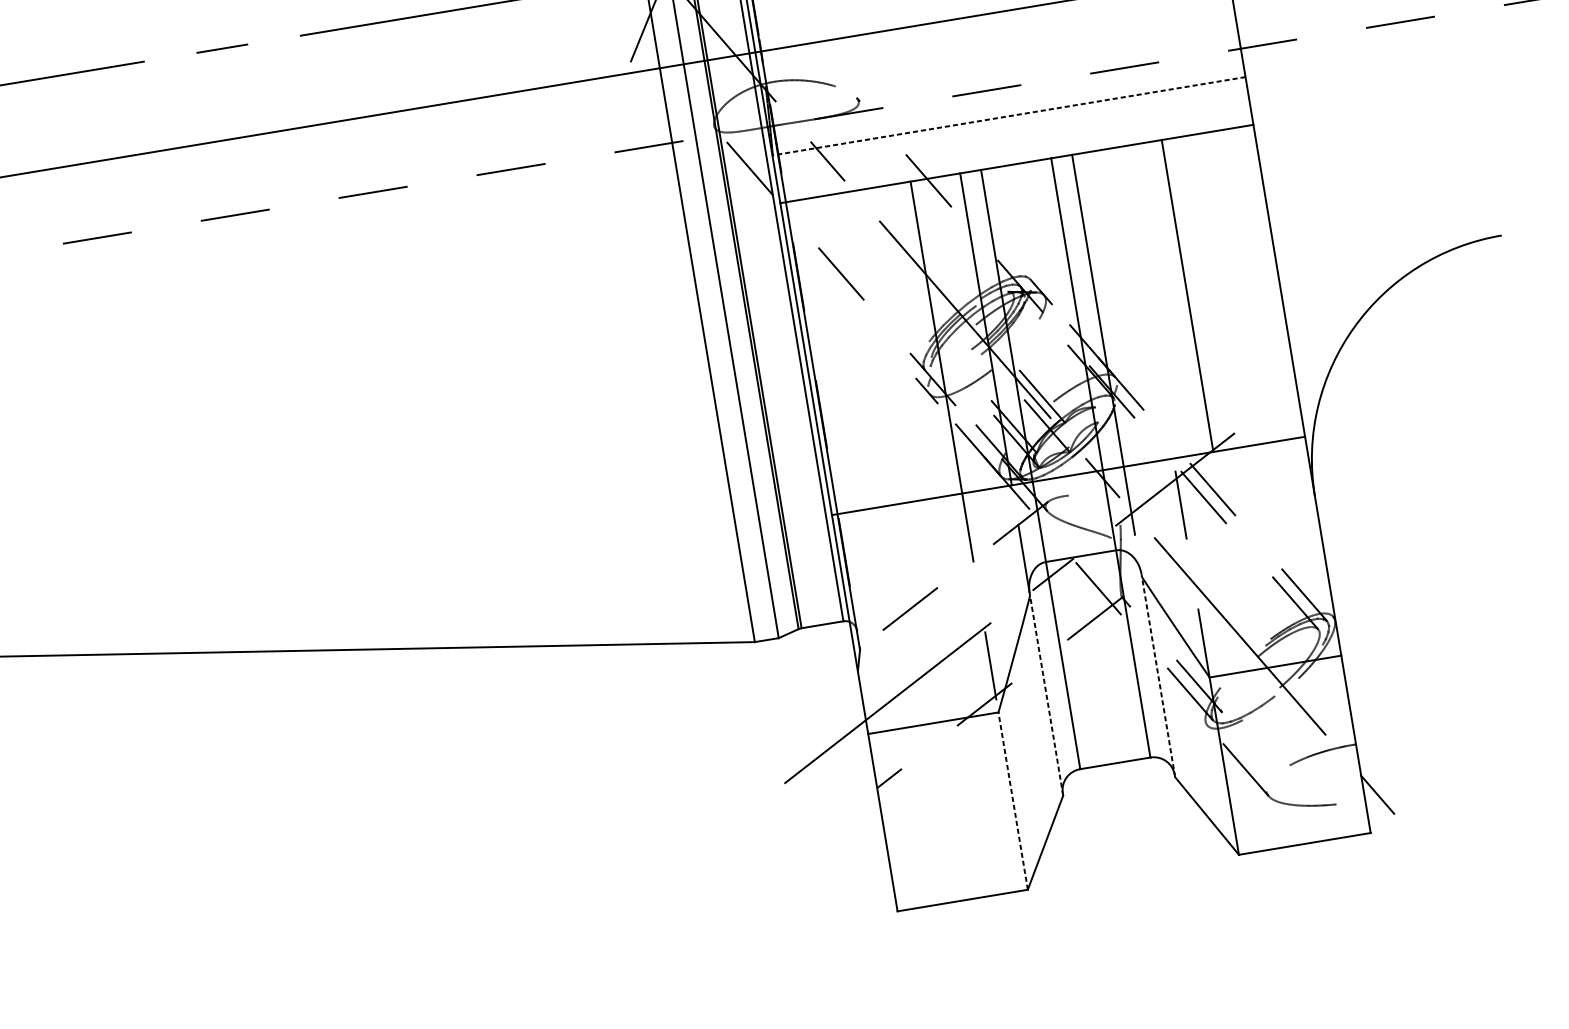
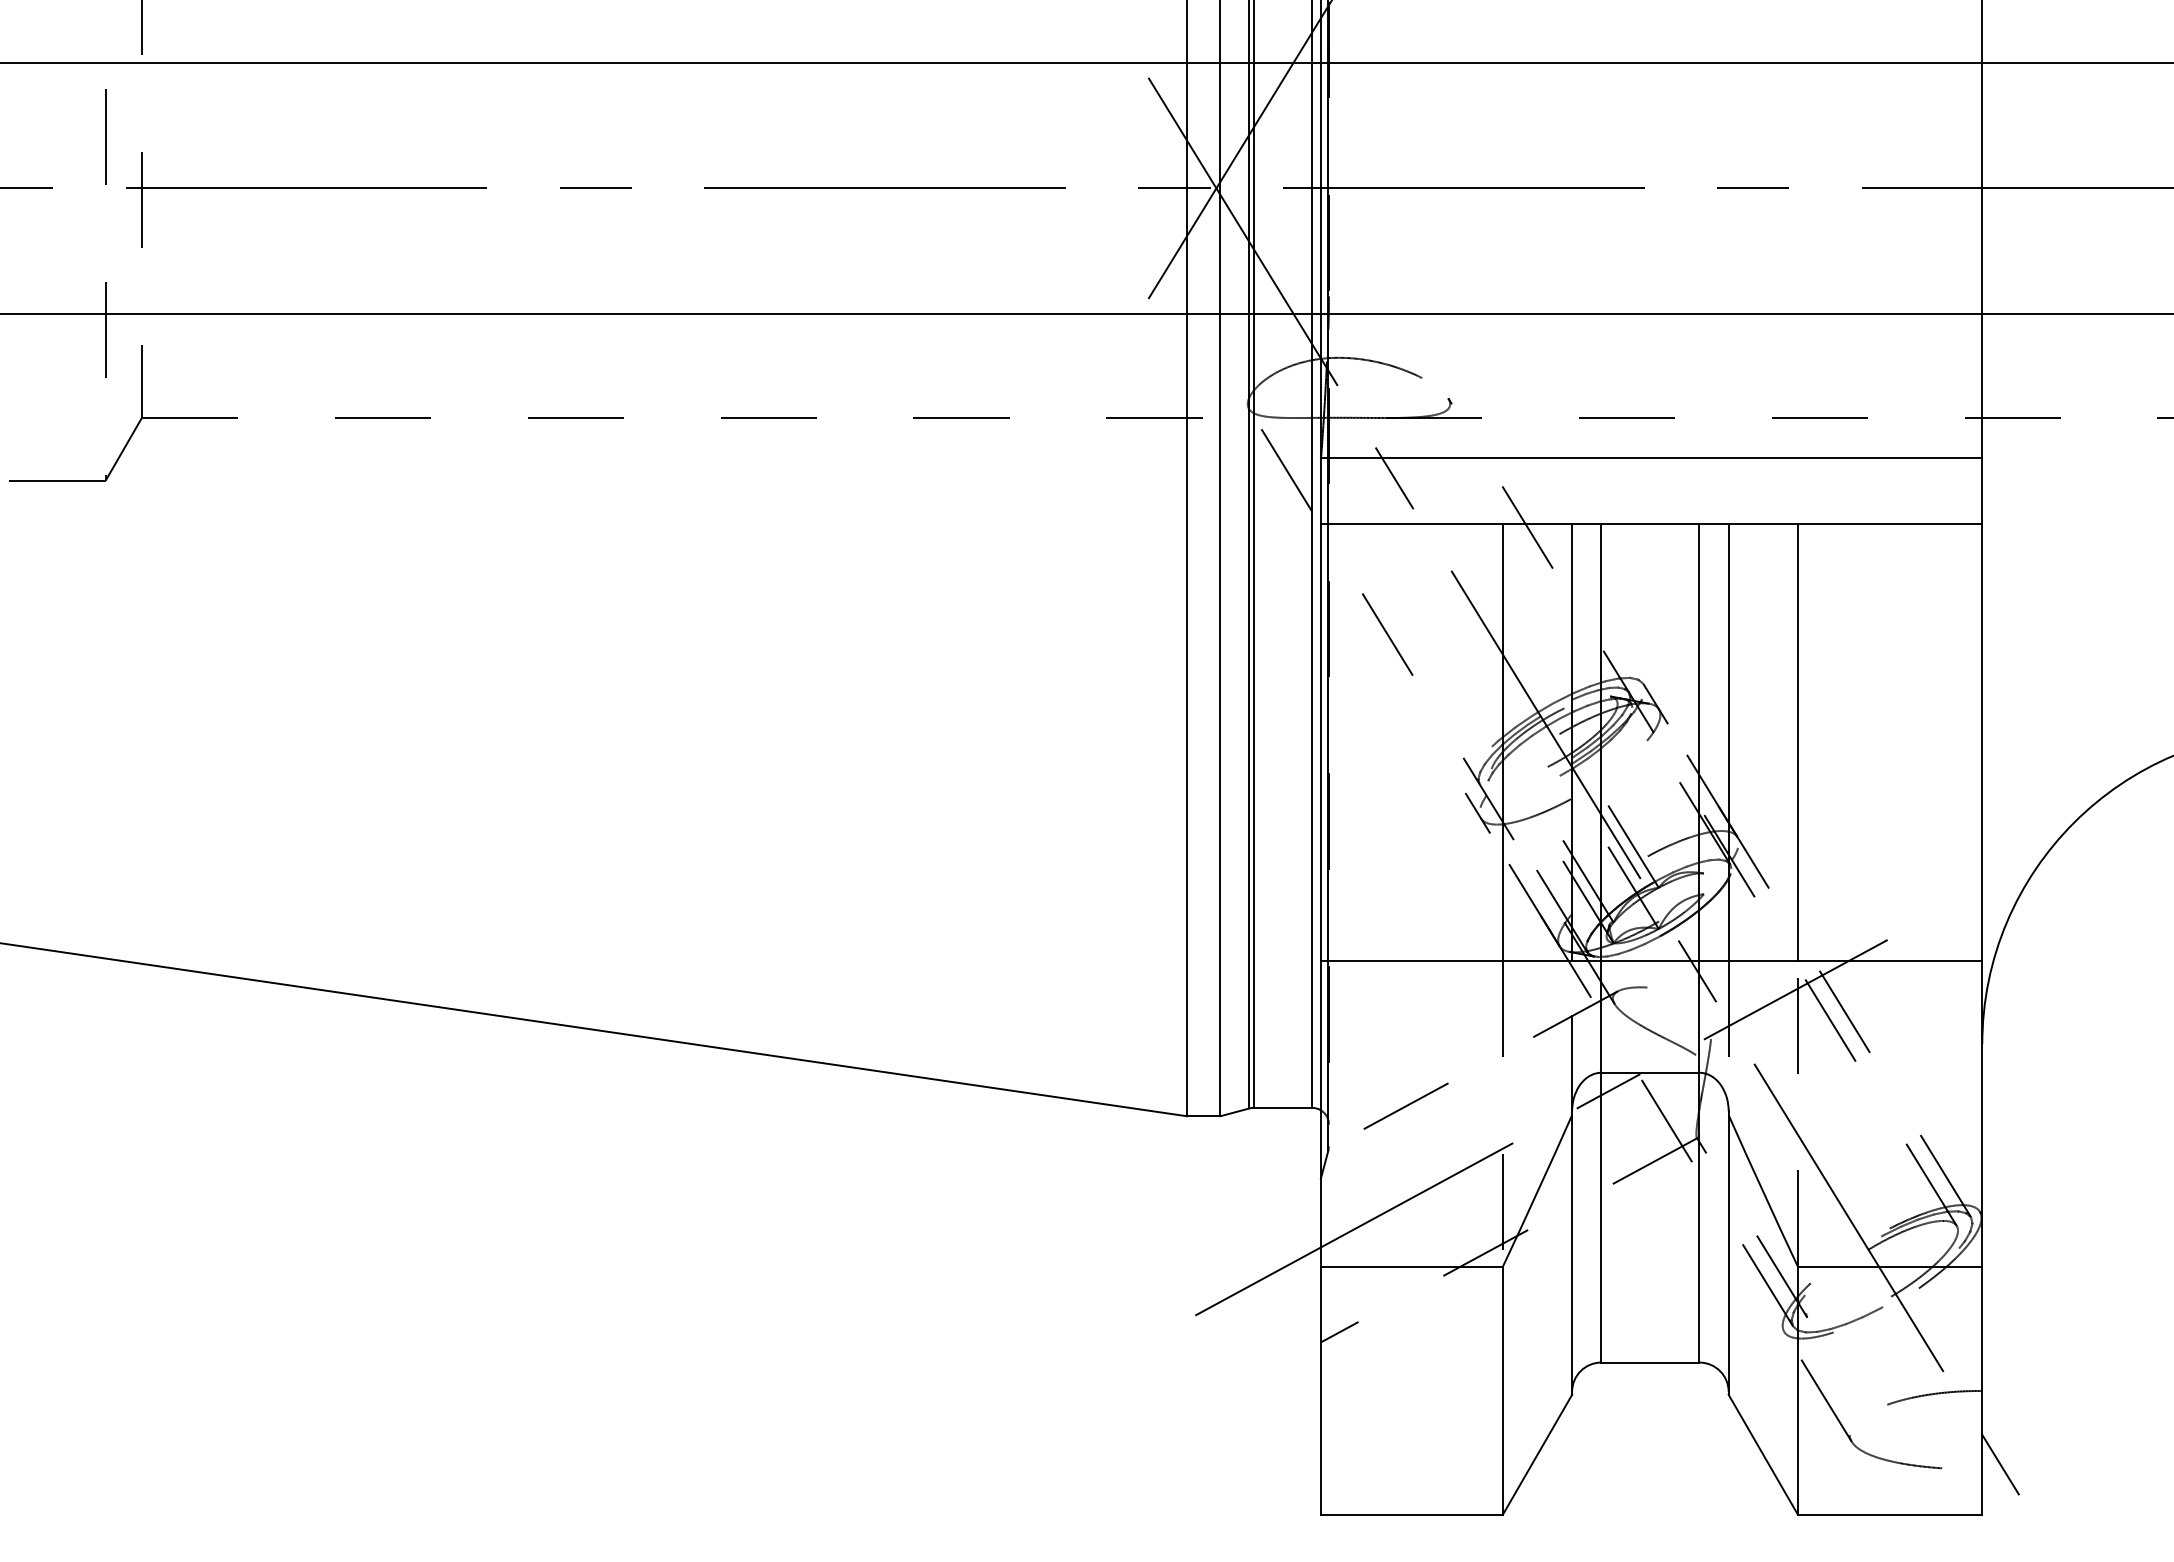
line: (1009, 116) -> (1651, 457), dashed -> solid
line: (1187, 295) -> (1798, 742), moved
line: (1158, 676) -> (1728, 1253), dashed -> solid
line: (1046, 694) -> (1572, 1253), dashed -> solid
line: (1012, 800) -> (1502, 1390), dashed -> solid

